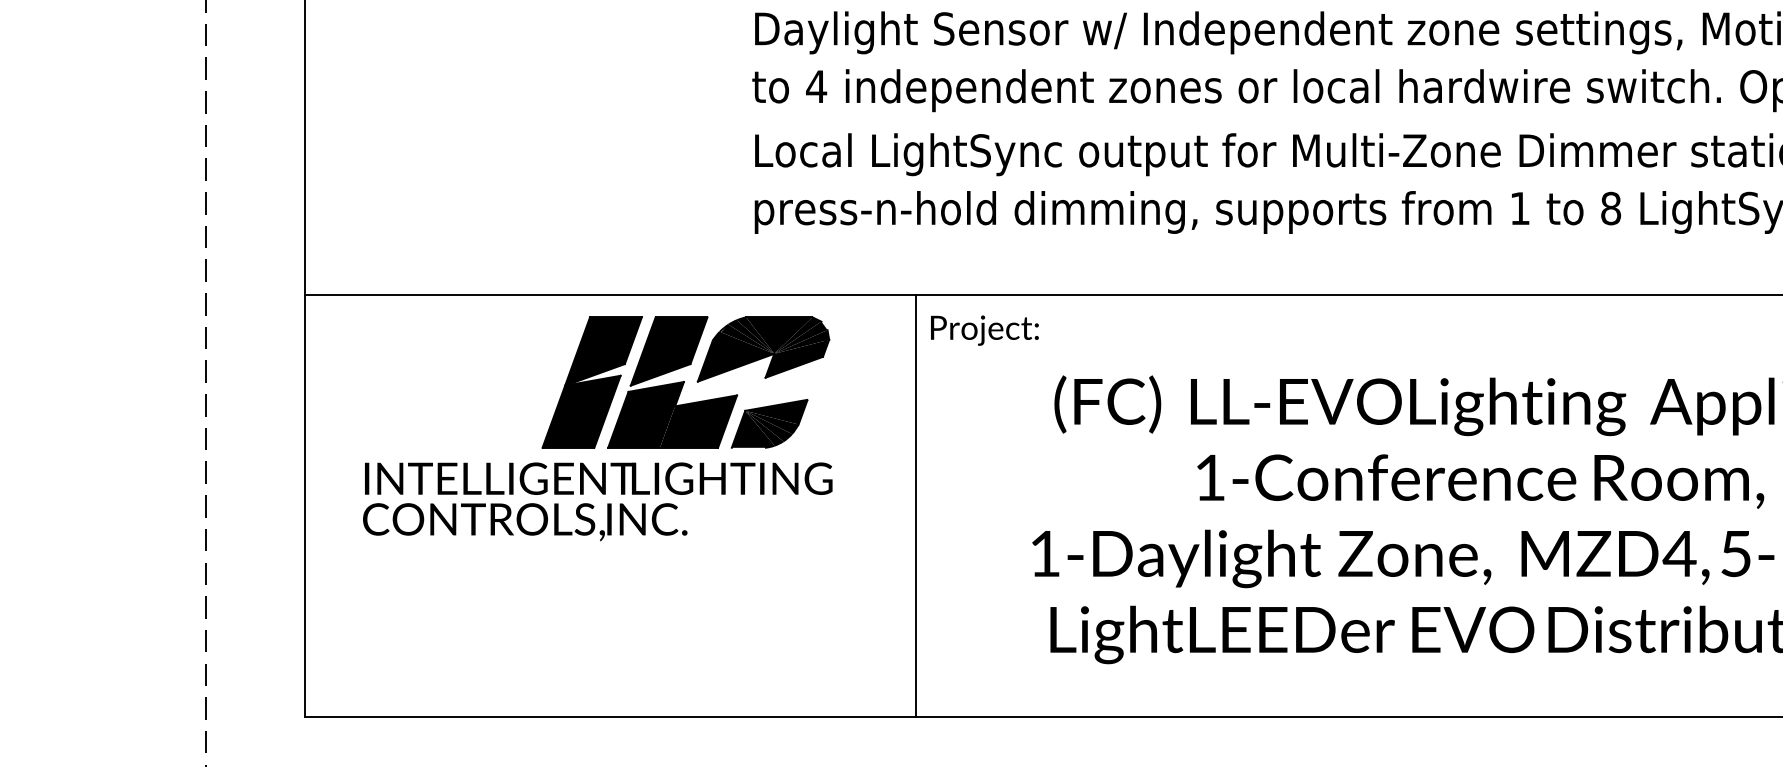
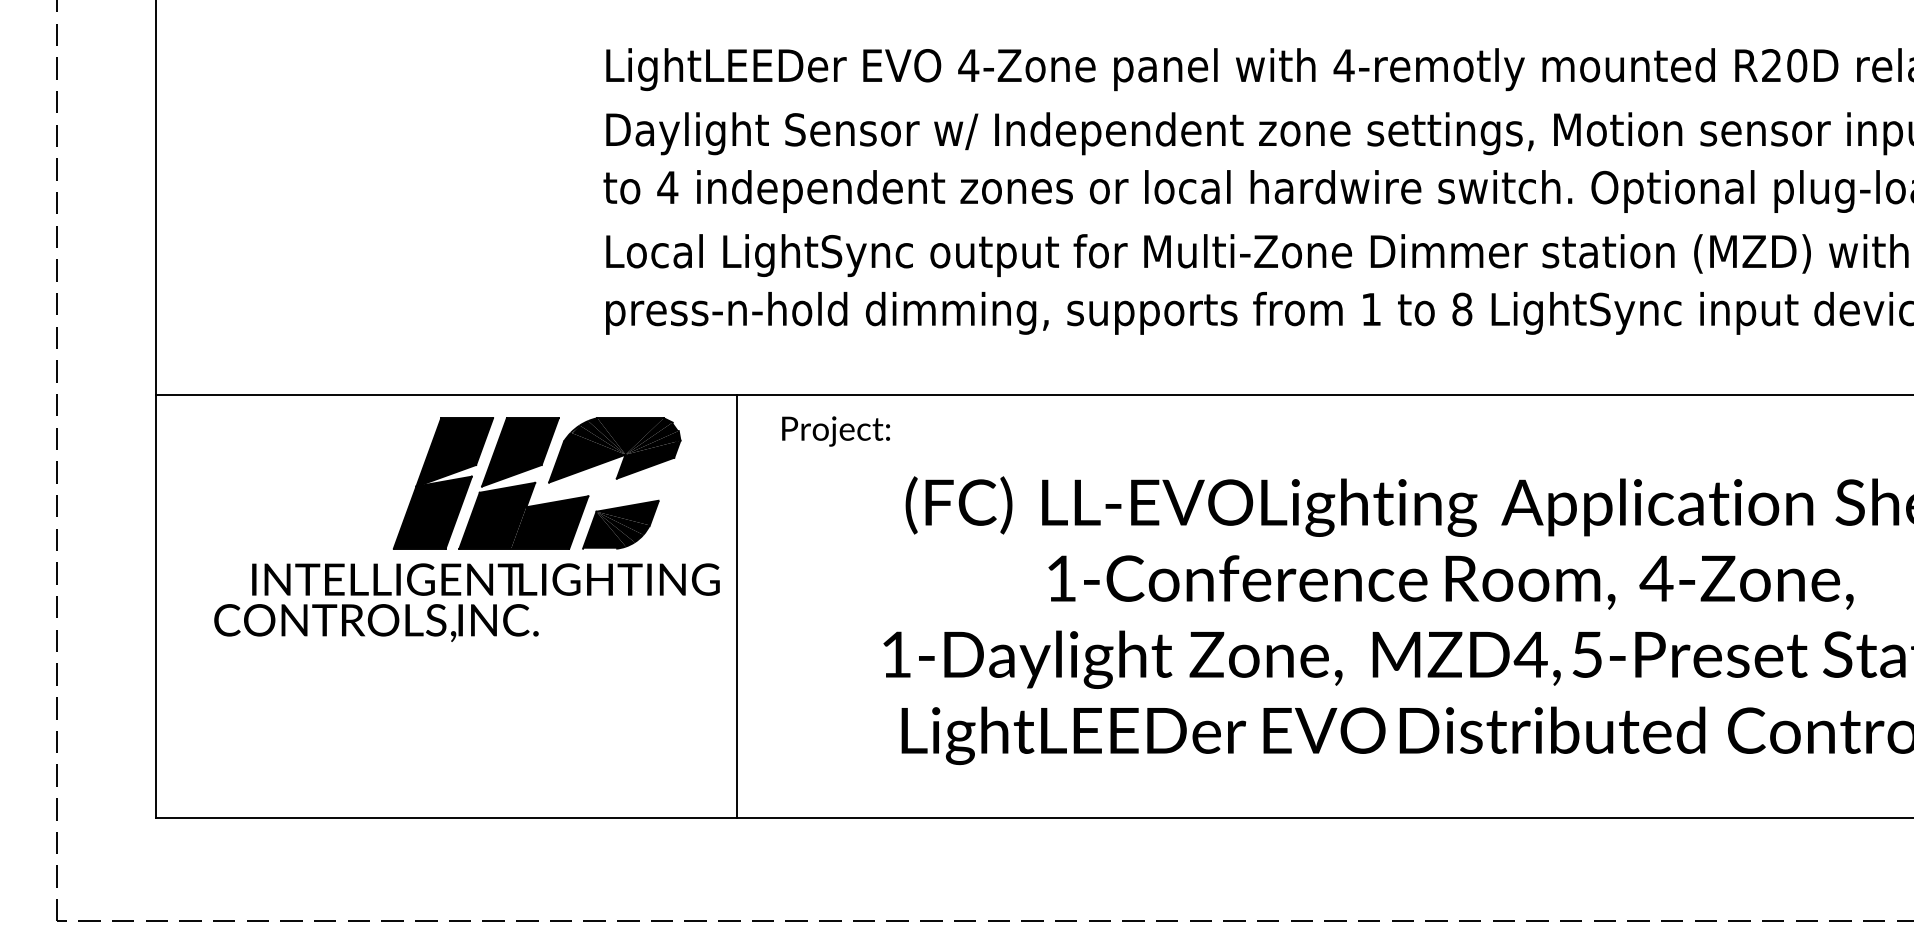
text: (598, 478) -> (485, 579), moved
line: (916, 505) -> (737, 606), moved

